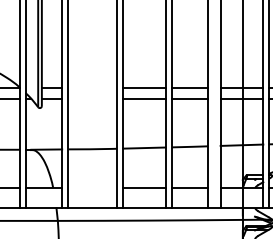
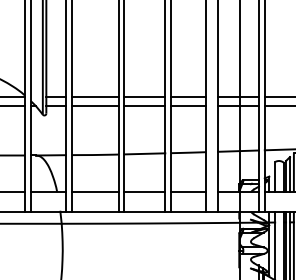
line: (92, 88) -> (94, 96), added
line: (92, 98) -> (94, 106), added
line: (92, 188) -> (94, 192), added

